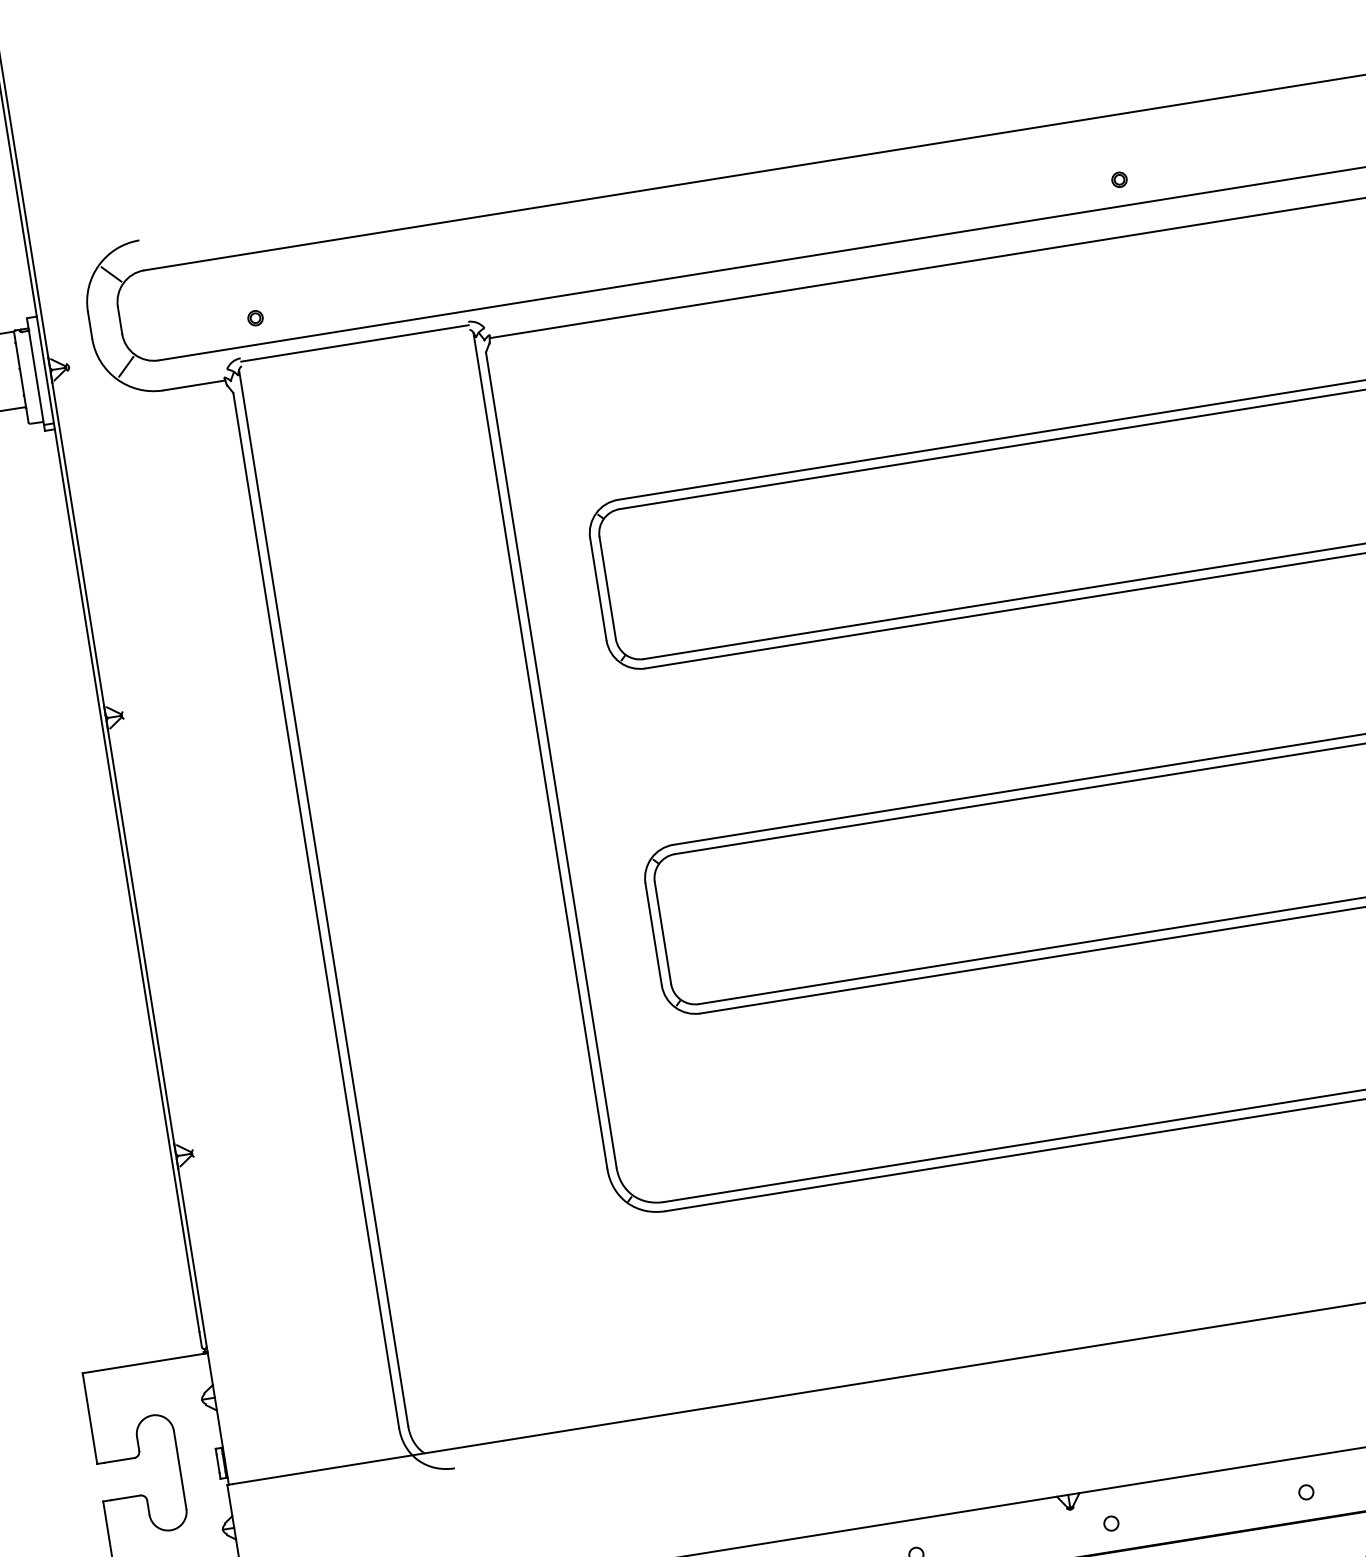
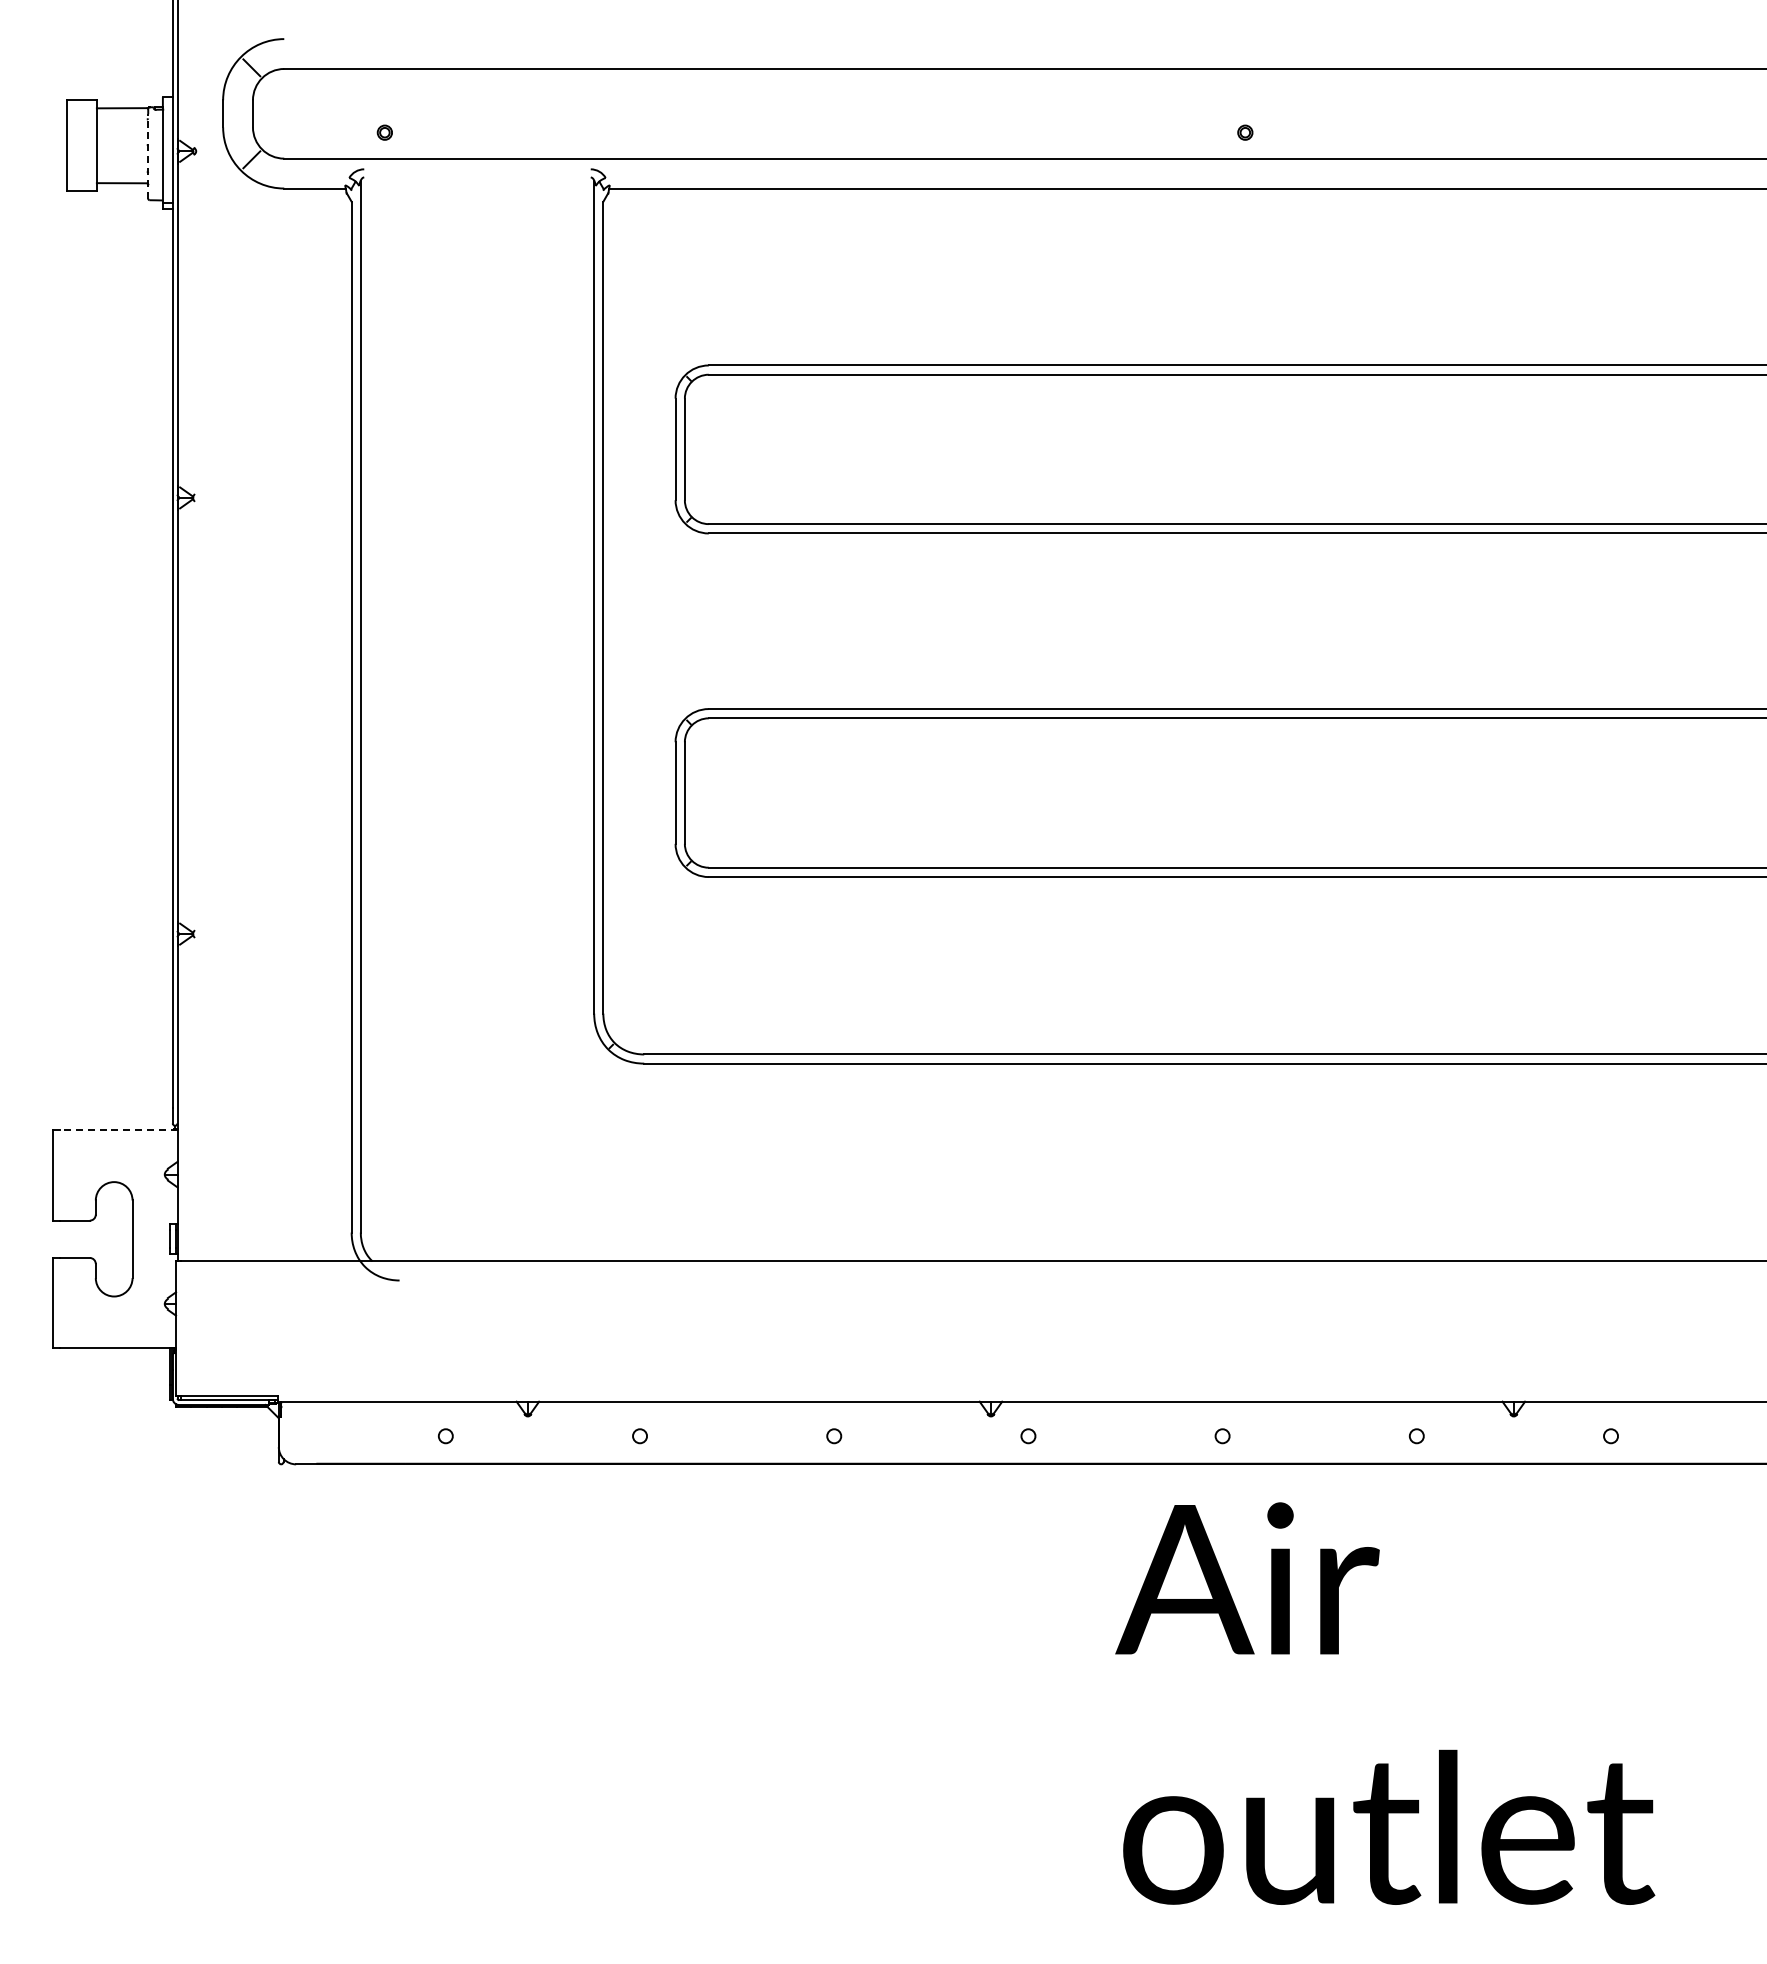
line: (354, 343) -> (477, 172), removed
line: (21, 379) -> (148, 155), solid -> dashed
line: (148, 1362) -> (118, 1130), solid -> dashed

